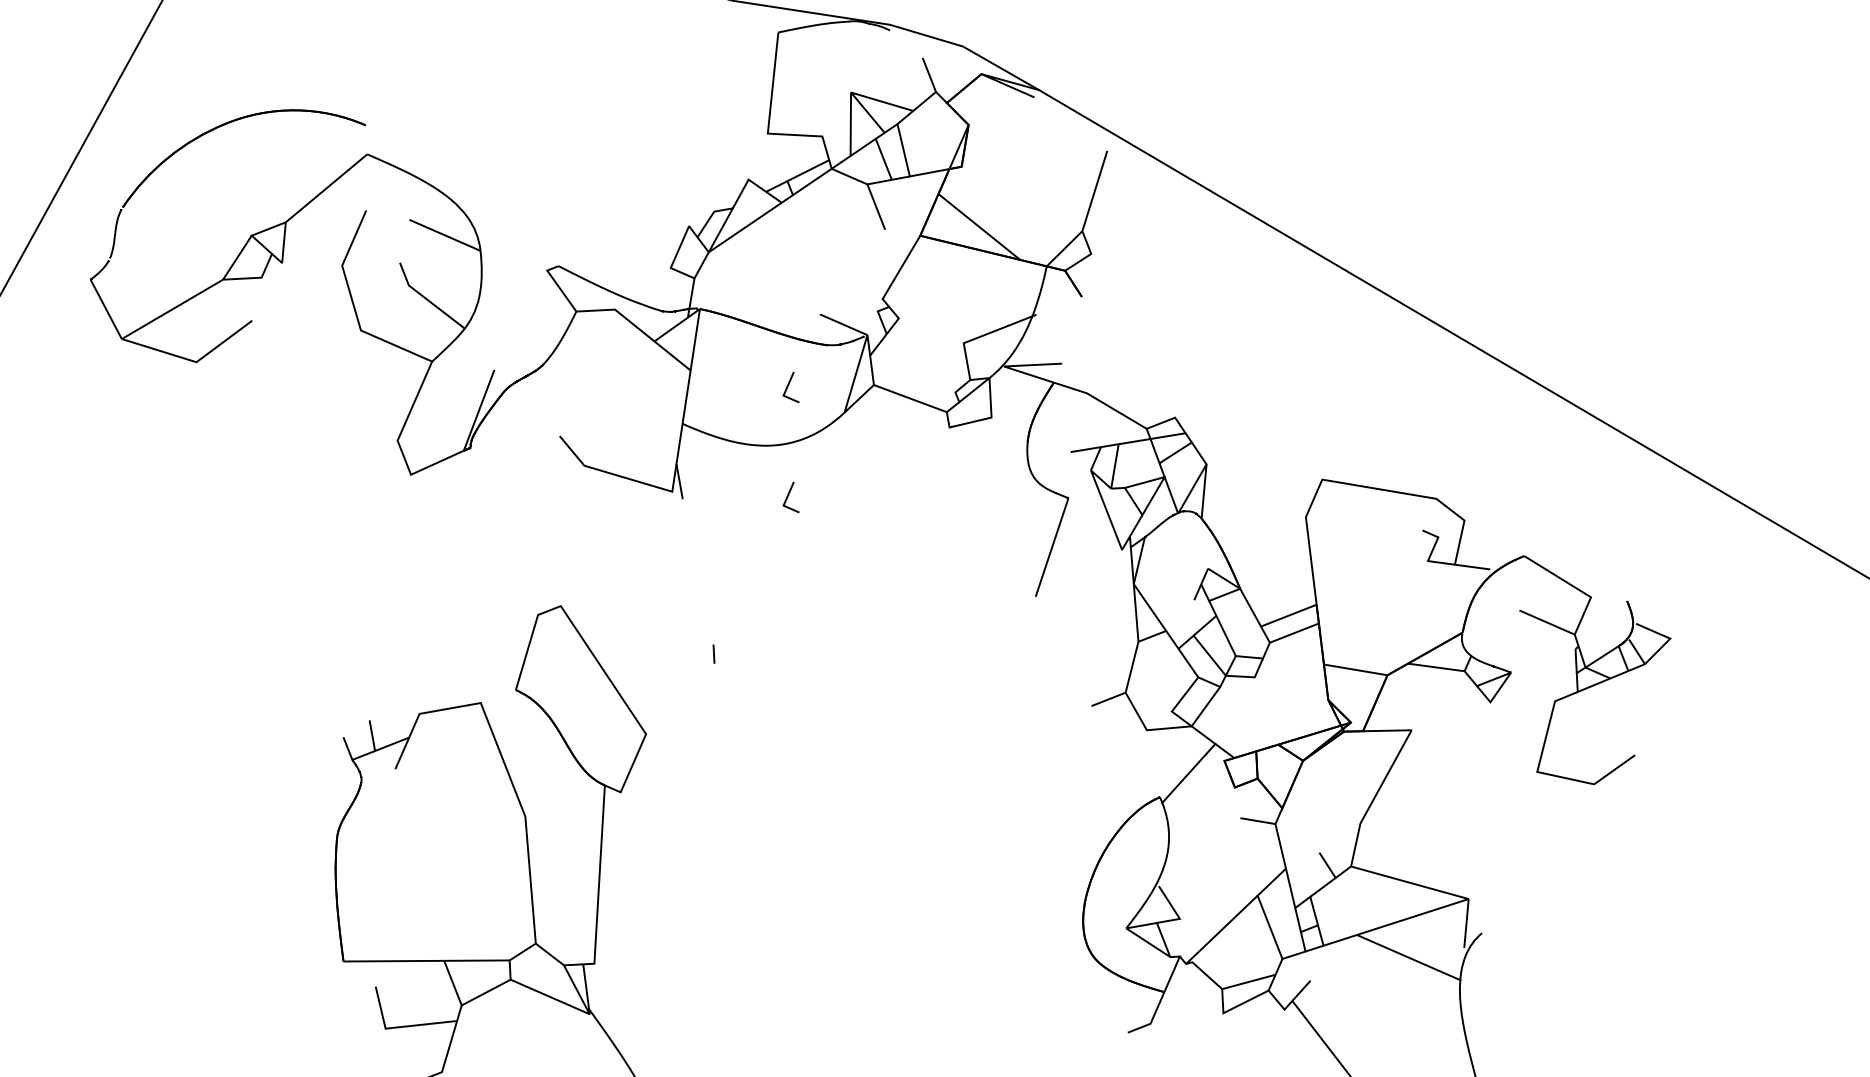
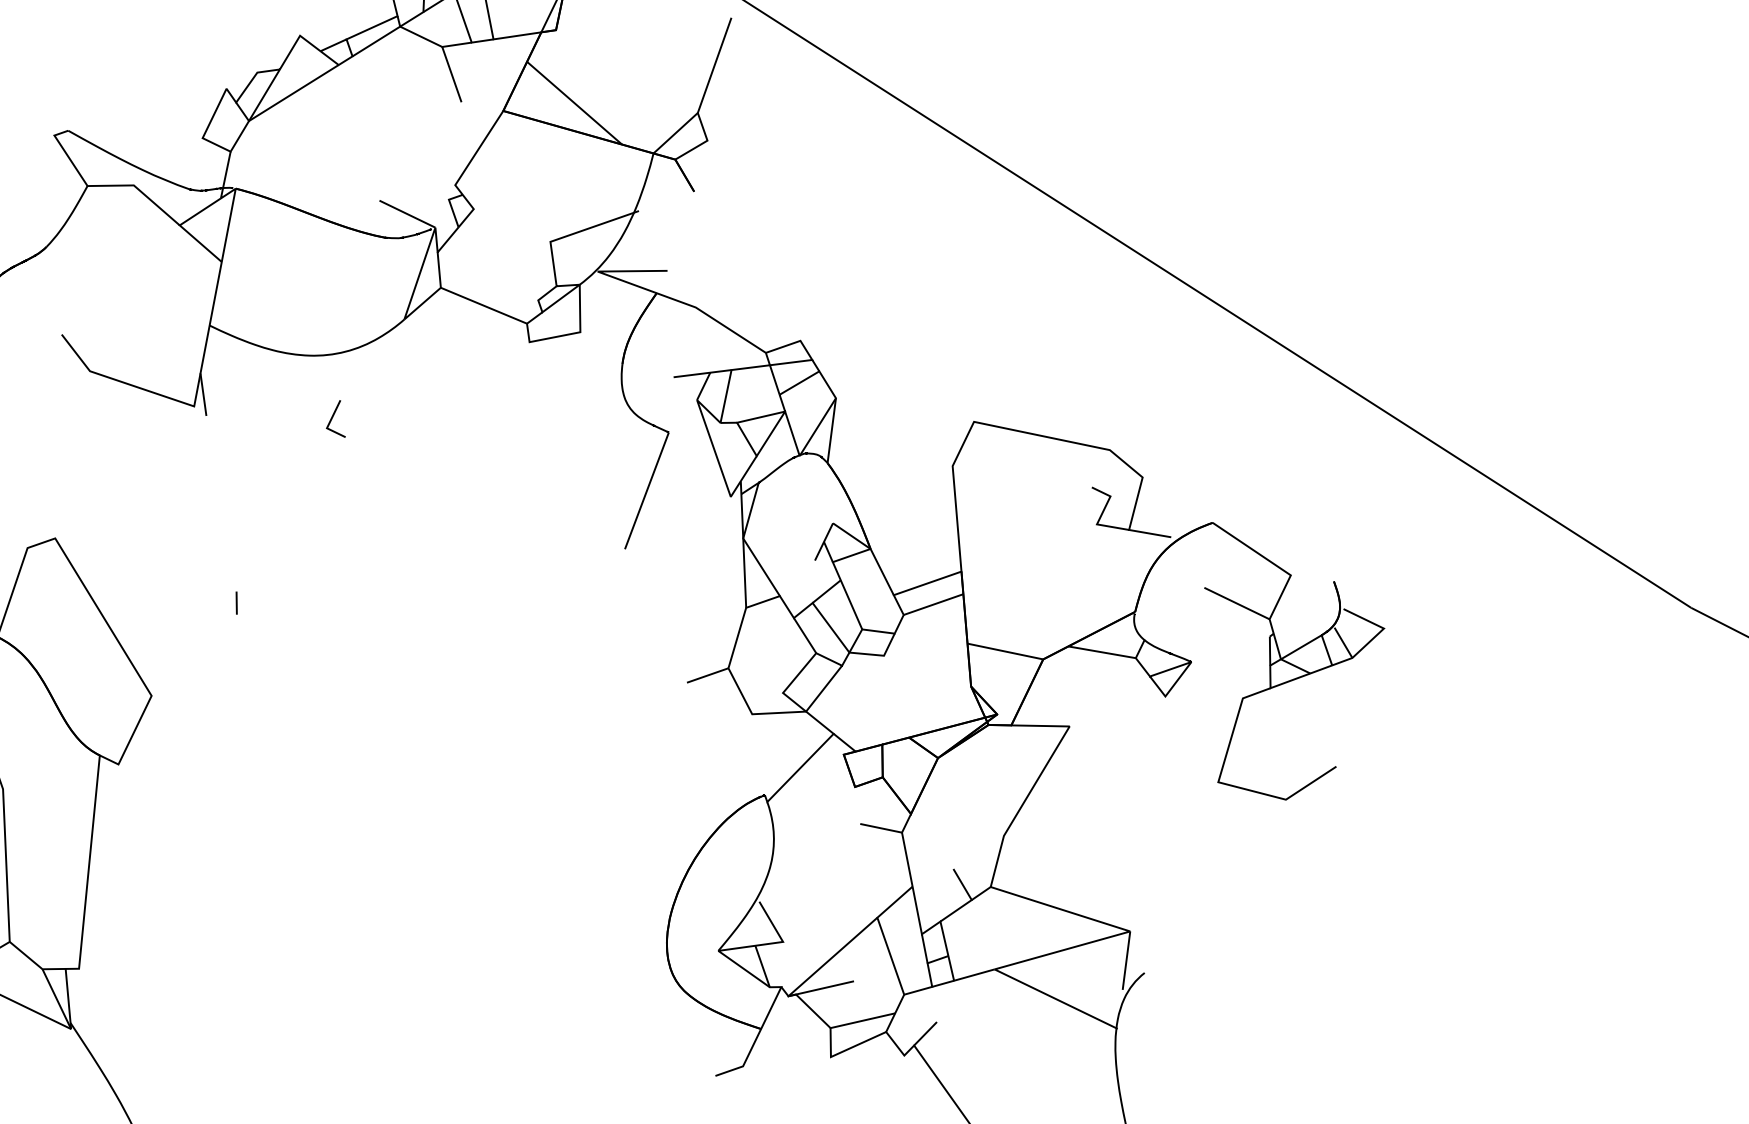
line: (788, 387) -> (338, 286), removed
line: (1212, 956) -> (820, 988), added

